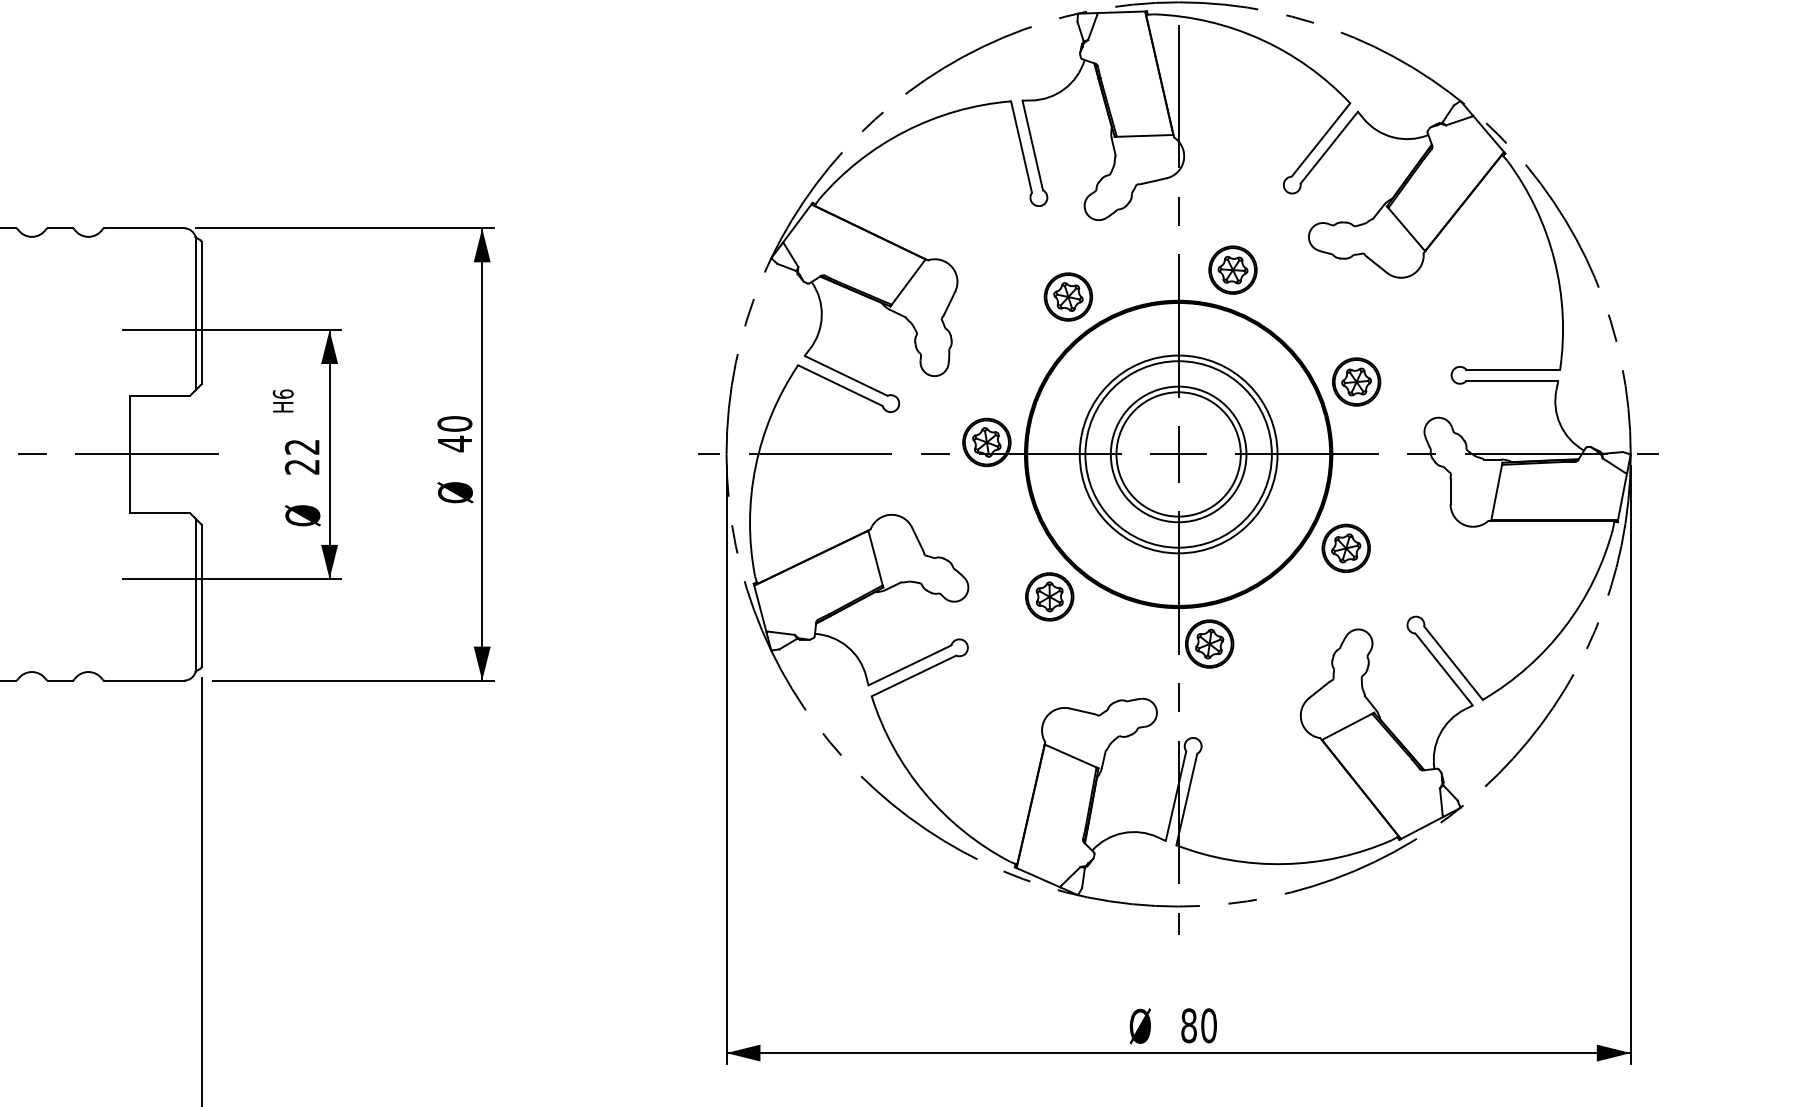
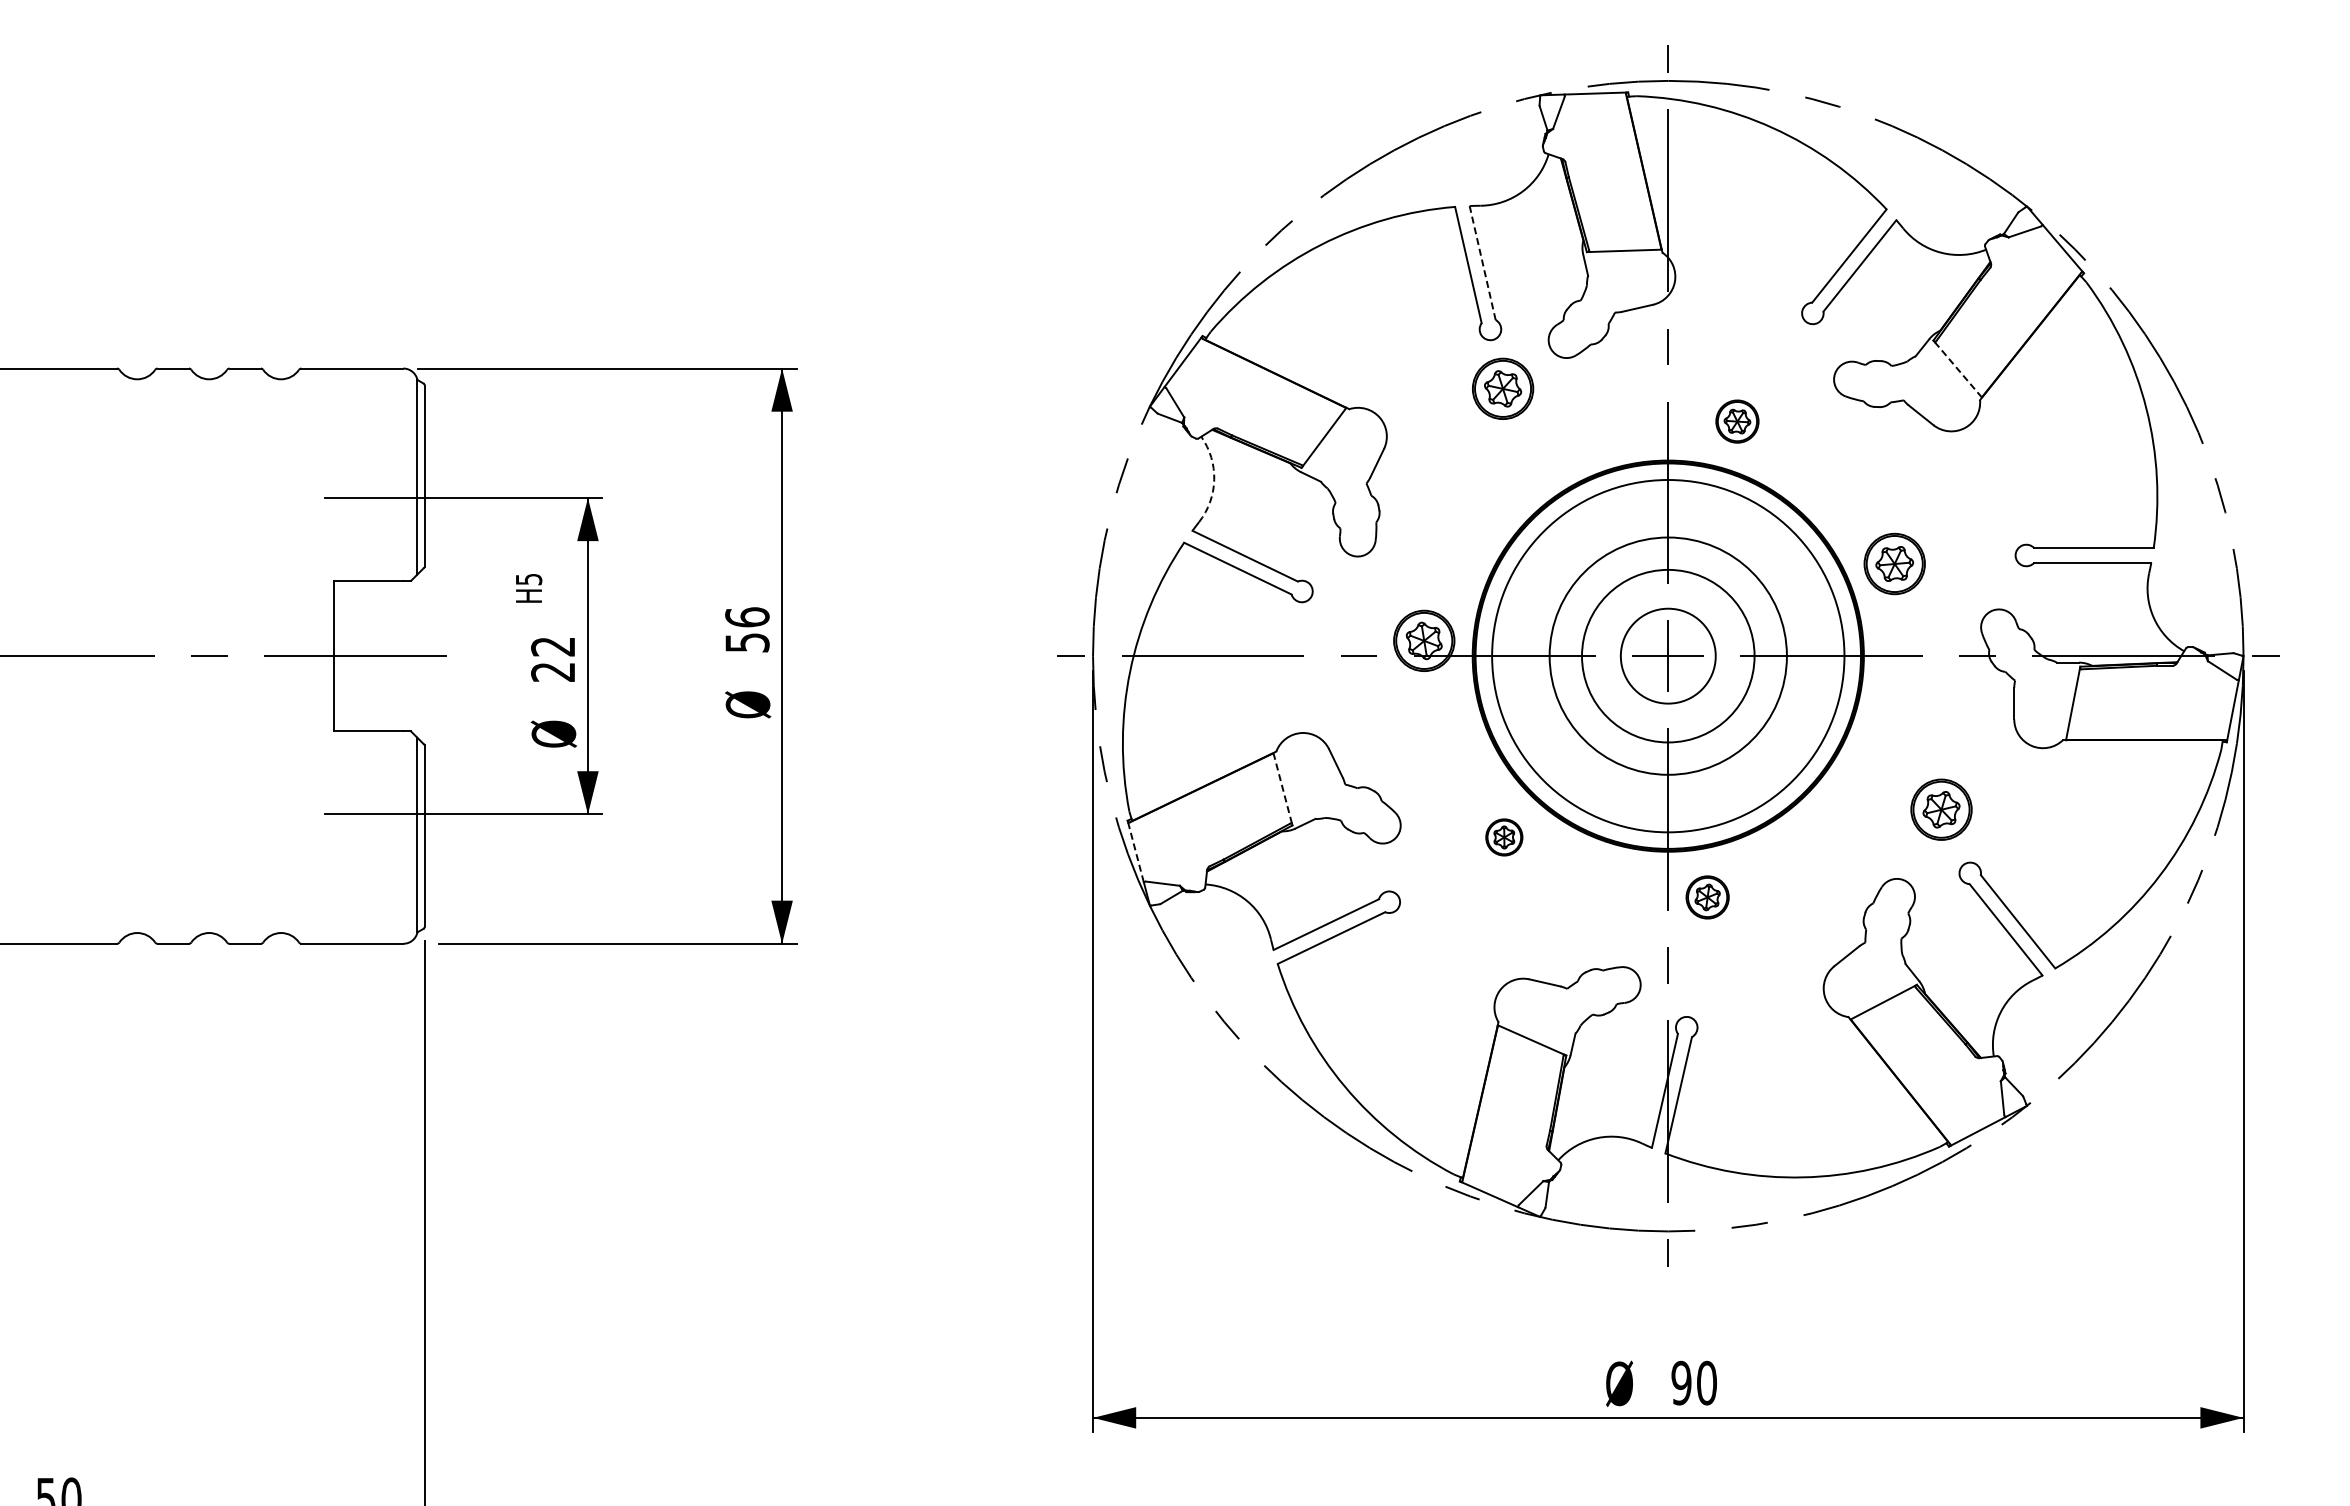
line: (1032, 145) -> (1482, 262), solid -> dashed
line: (1406, 229) -> (1958, 369), solid -> dashed
part: (1233, 270) -> (1737, 421), size x0.7
part: (1068, 296) -> (1503, 388), moved
arc: (822, 315) -> (1214, 479), solid -> dashed
text: (282, 394) -> (528, 579), H6 -> H5
text: (455, 434) -> (747, 630), 40 -> 56
circle: (1178, 454) -> (1668, 656), size x0.6
circle: (1178, 454) -> (1668, 656), size x1.4
part: (1346, 548) -> (1941, 809), moved
line: (875, 558) -> (1282, 788), solid -> dashed
part: (1049, 596) -> (1504, 837), size x0.6
line: (759, 608) -> (1135, 852), solid -> dashed
part: (1209, 644) -> (1707, 897), size x0.7
text: (1189, 1026) -> (1681, 1383), 80 -> 90

